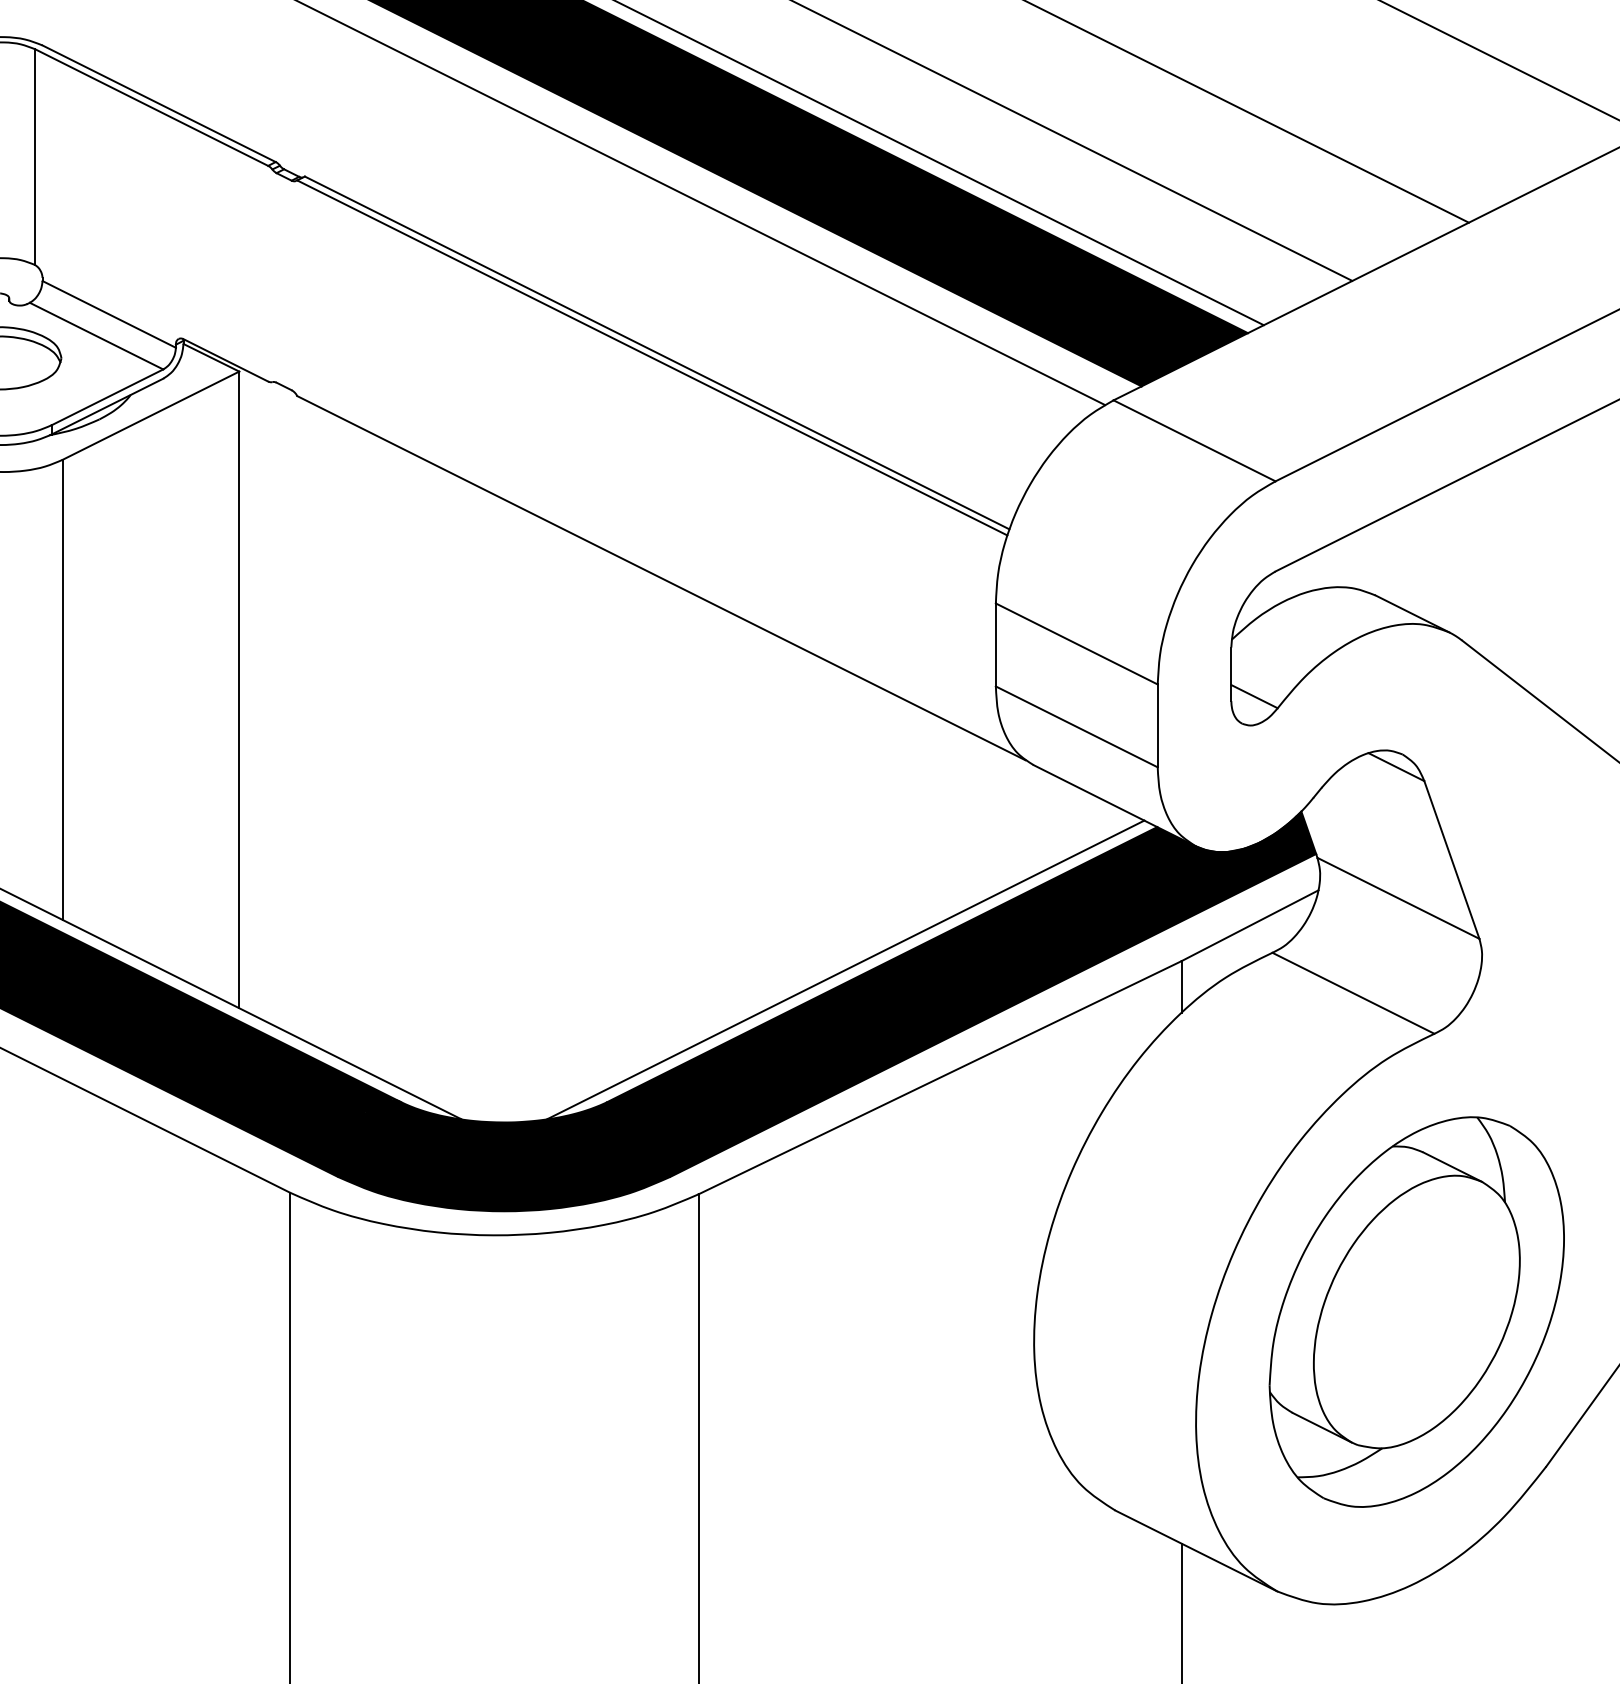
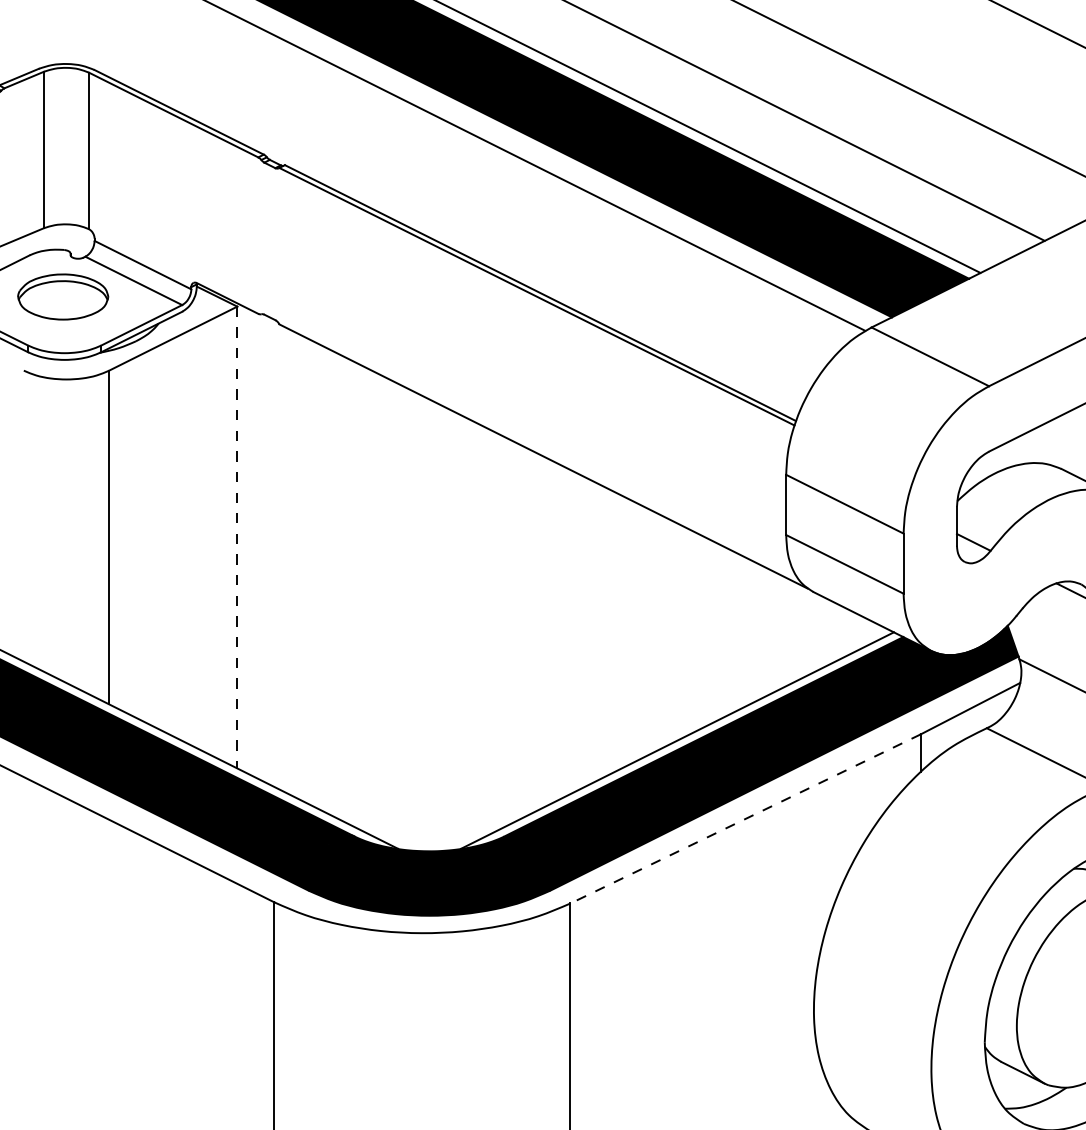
line: (239, 690) -> (237, 537), solid -> dashed
line: (939, 1078) -> (745, 819), solid -> dashed

